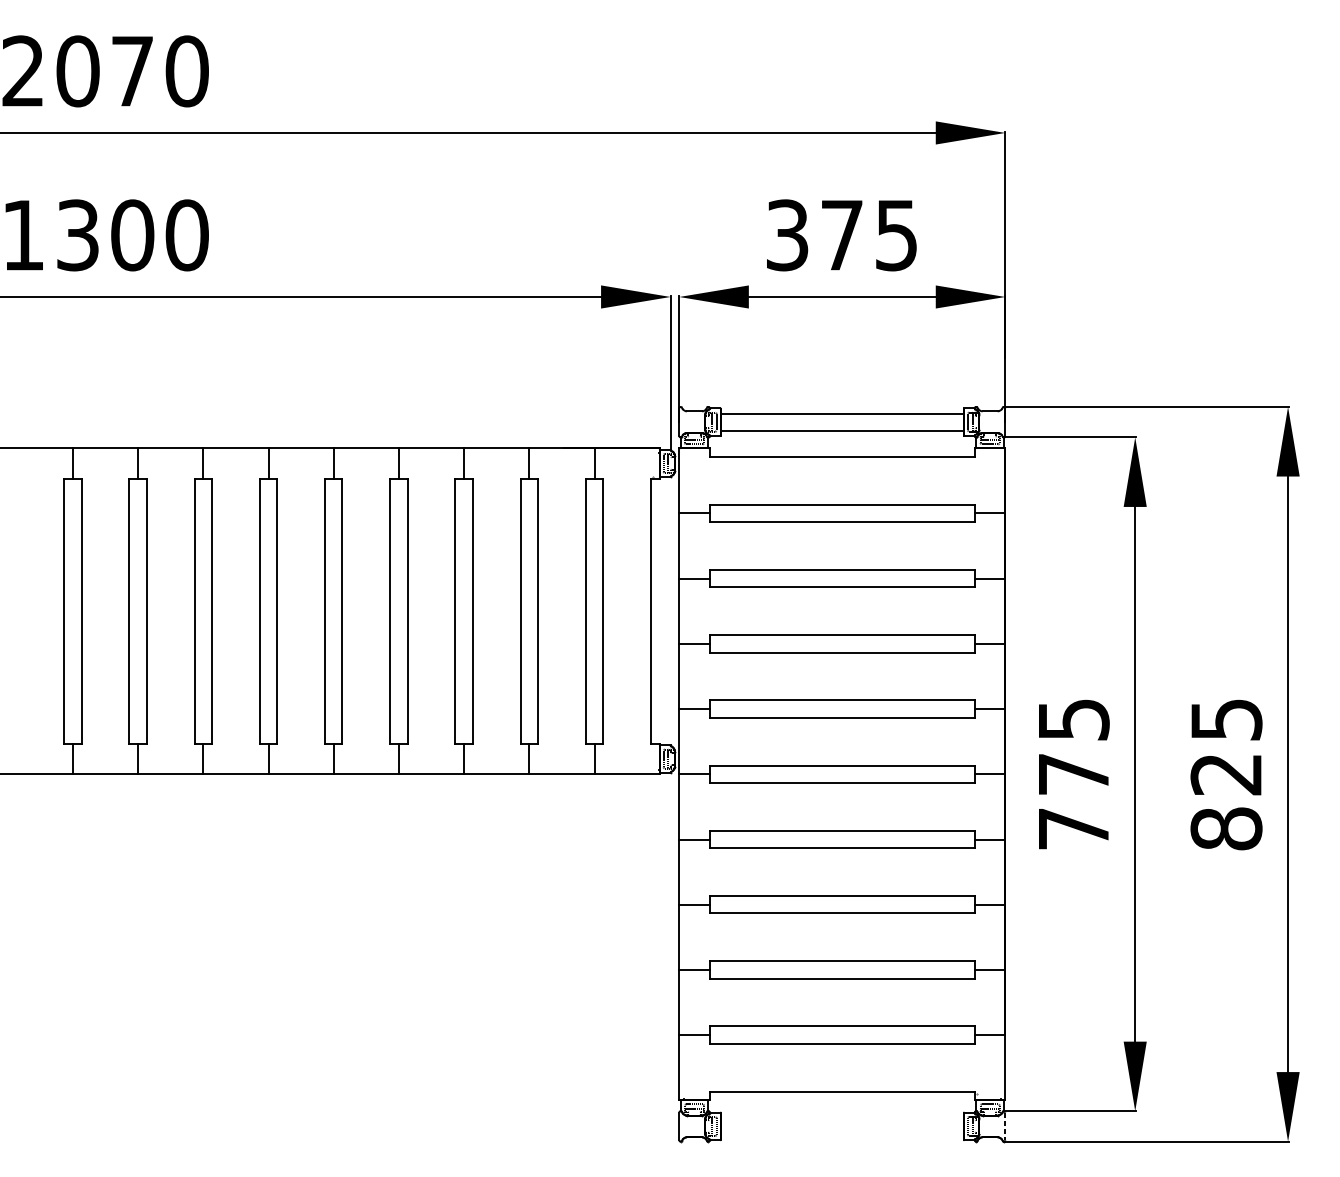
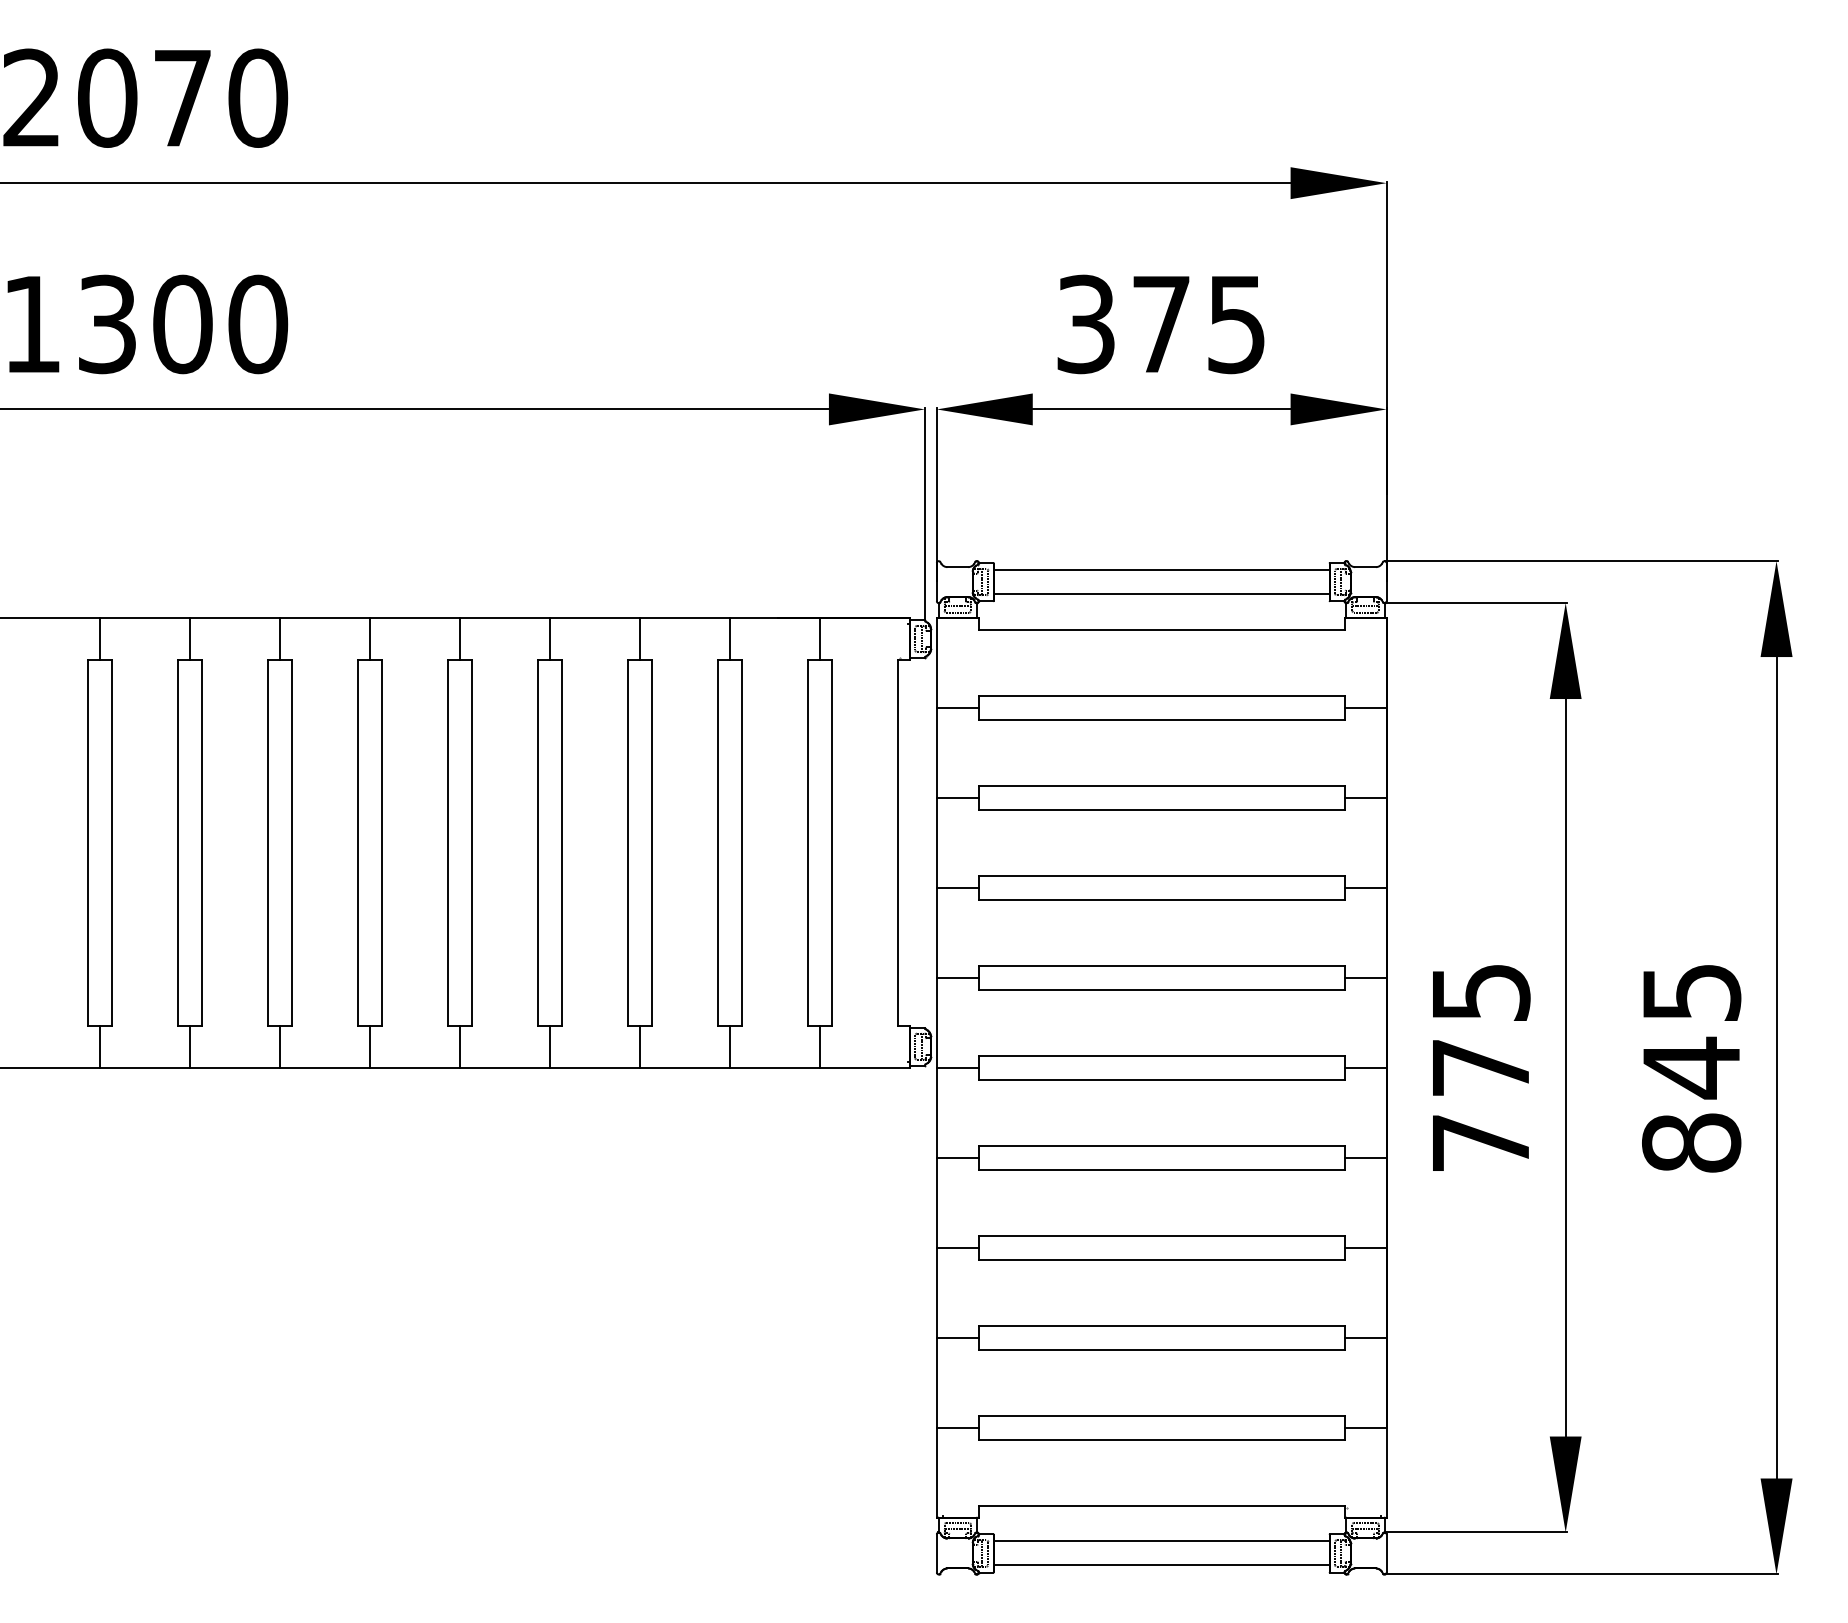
text: (1225, 774) -> (1690, 1067), 825 -> 845
line: (842, 1117) -> (1161, 1541), added
line: (1005, 1126) -> (1386, 1553), dashed -> solid
line: (842, 1135) -> (1161, 1565), added

